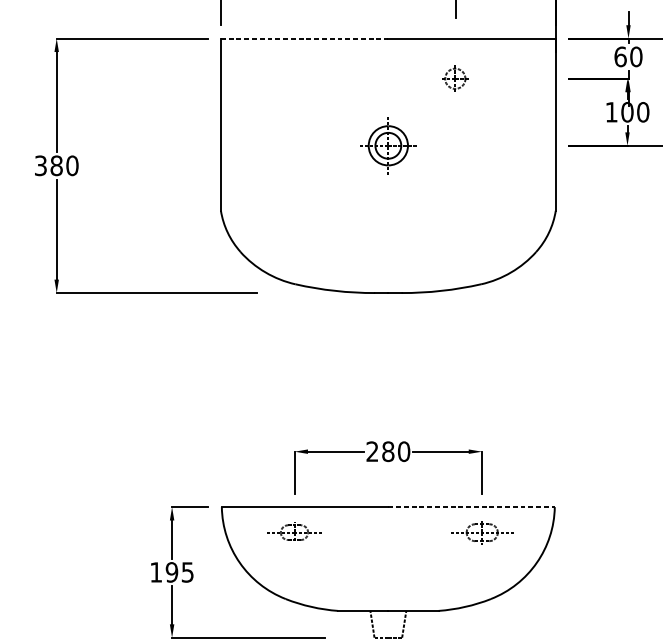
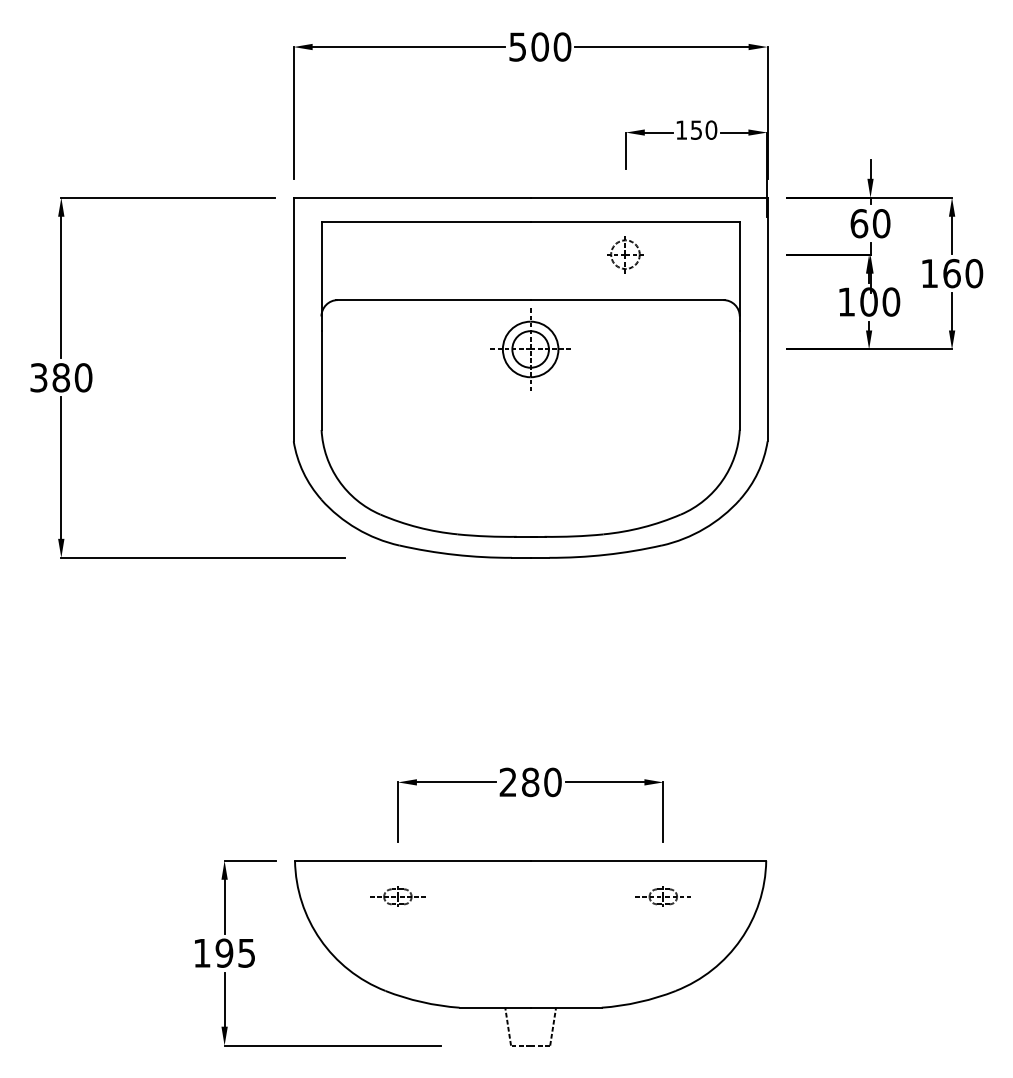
line: (304, 38) -> (412, 197), dashed -> solid
part: (388, 167) -> (530, 379), added
line: (471, 506) -> (648, 860), dashed -> solid
part: (294, 532) -> (397, 896), size x0.71
part: (481, 532) -> (662, 896), size x0.62

